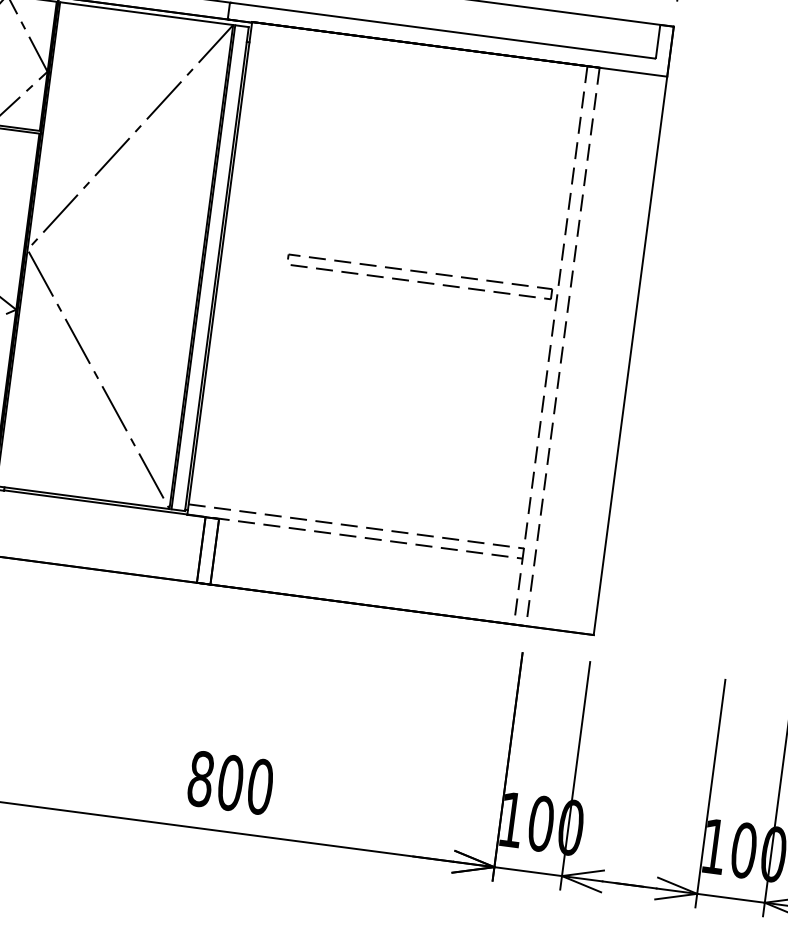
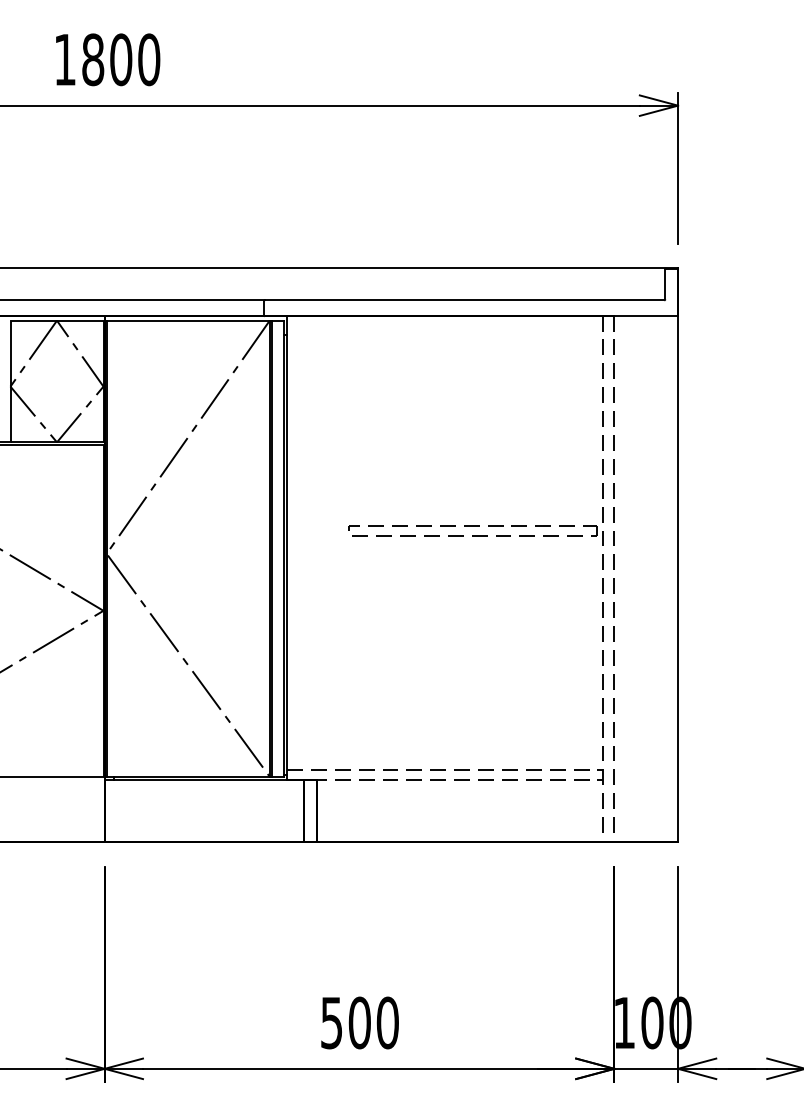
text: (200, 778) -> (331, 1022), 800 -> 500

